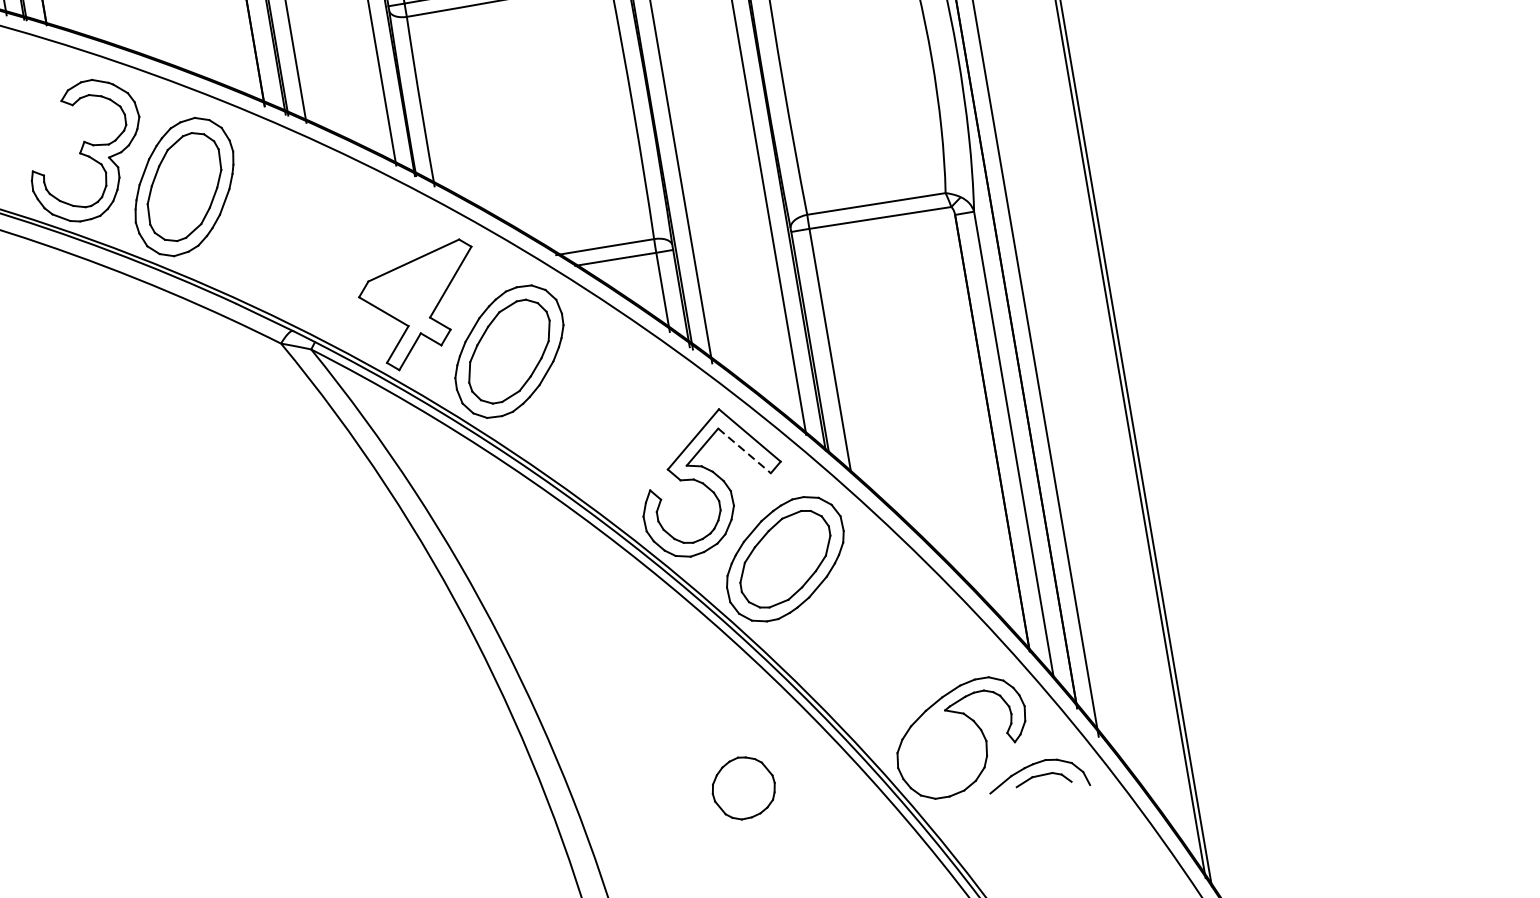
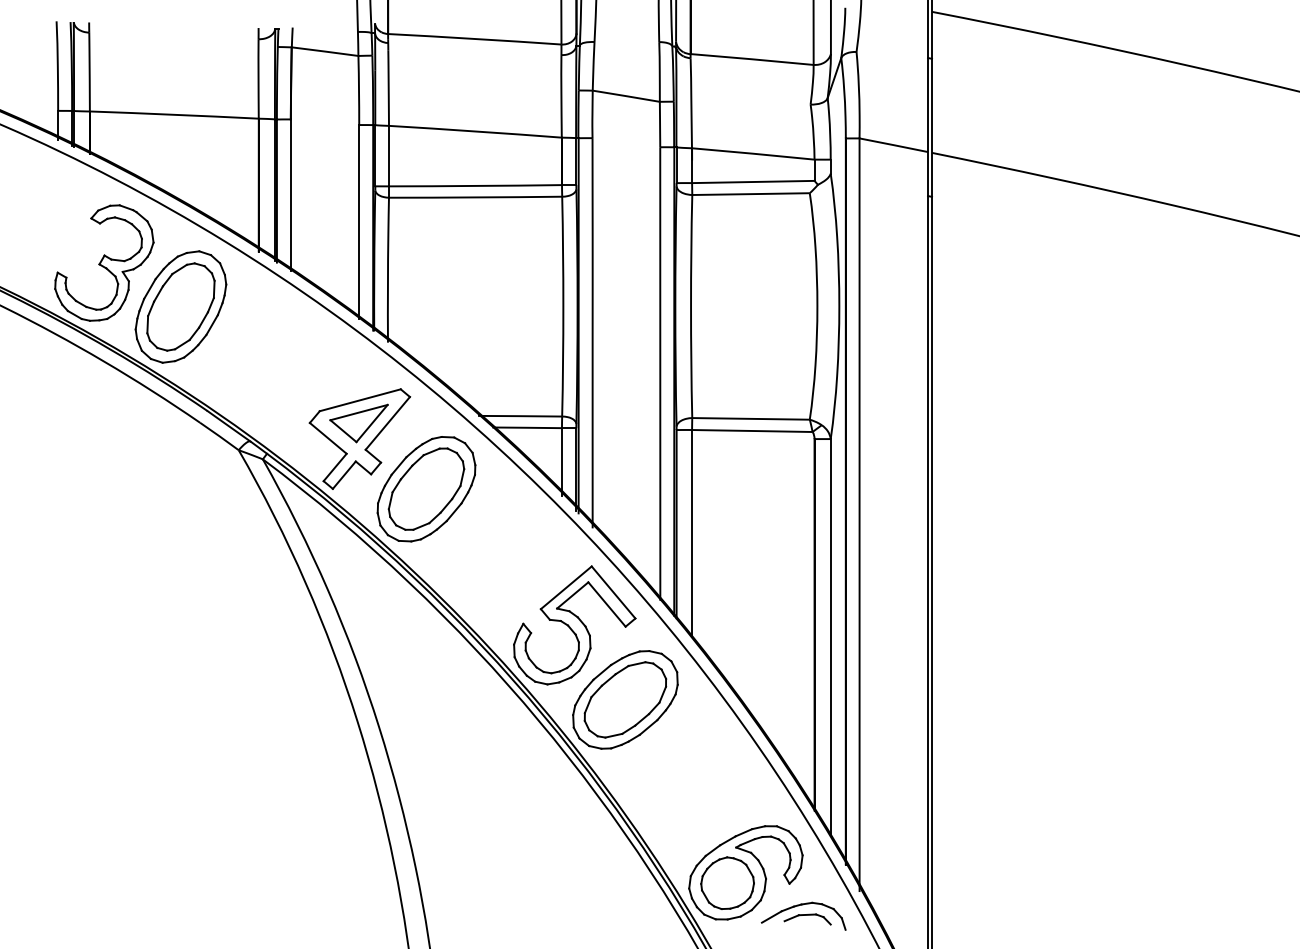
part: (416, 288) -> (358, 423), added
line: (745, 450) -> (607, 604), dashed -> solid
part: (743, 787) -> (727, 882), moved

